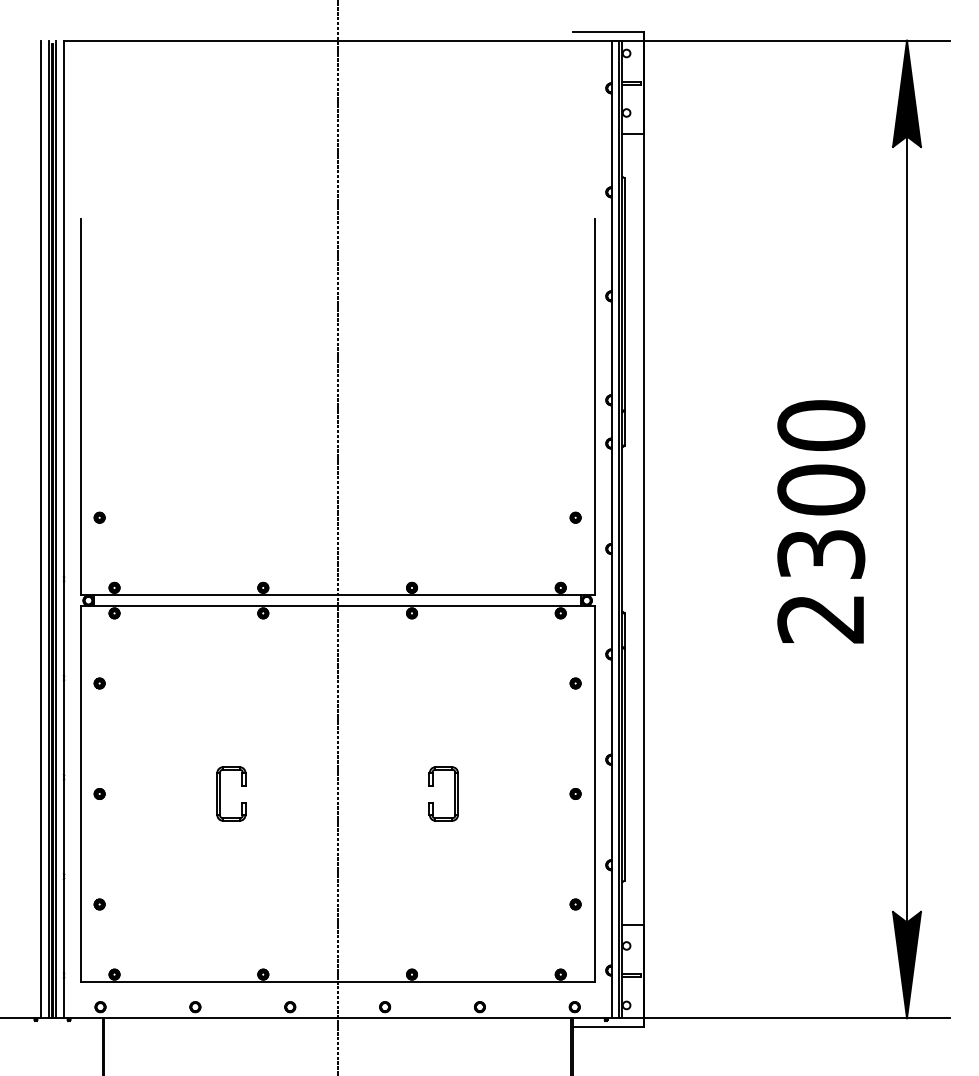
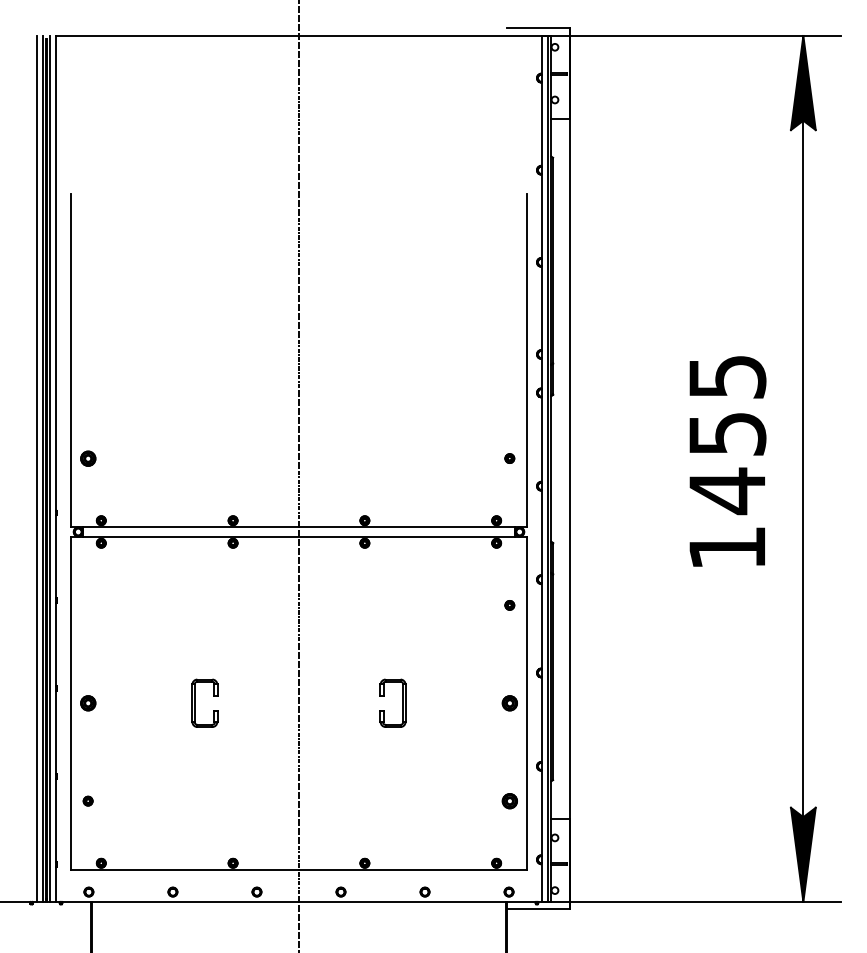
part: (99, 517) -> (87, 458), size x1.6
text: (821, 521) -> (727, 461), 2300 -> 1455
part: (99, 683) -> (87, 605), removed
part: (99, 793) -> (87, 702), size x1.6
part: (575, 793) -> (509, 702), size x1.6
part: (575, 904) -> (509, 801), size x1.6

